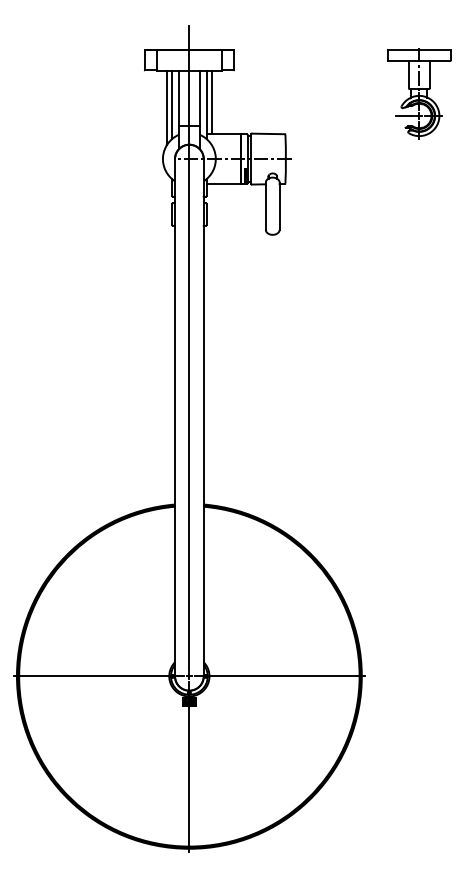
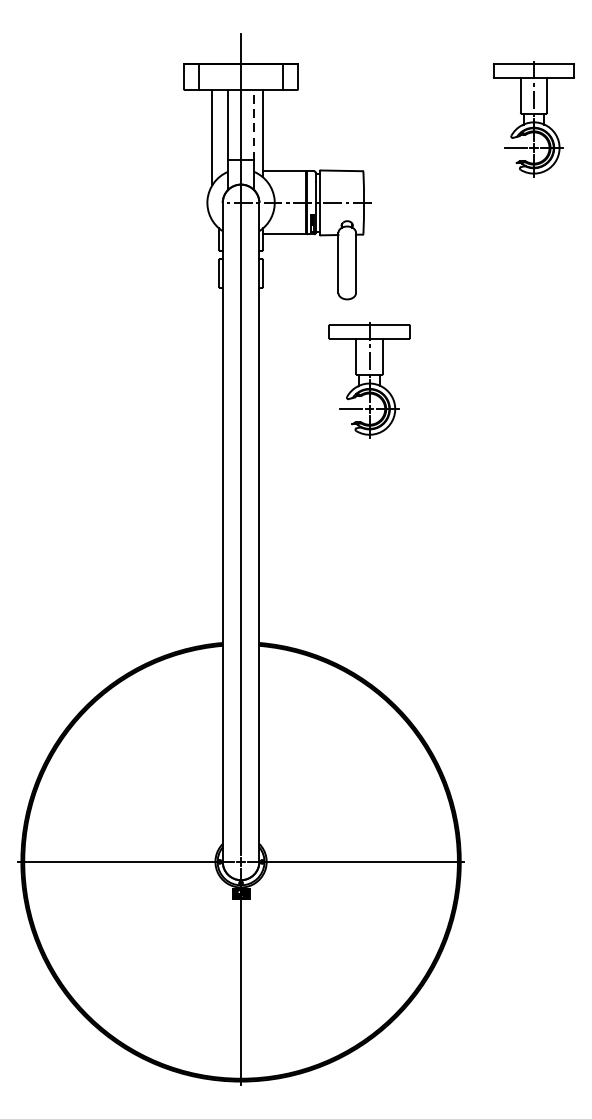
line: (199, 98) -> (253, 125), solid -> dashed
line: (212, 102) -> (270, 130), removed
line: (172, 104) -> (219, 133), removed
part: (290, 298) -> (369, 380), added

